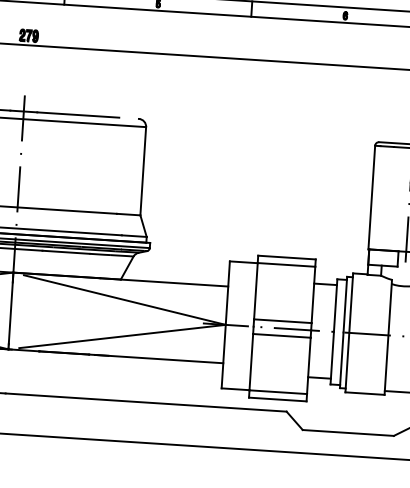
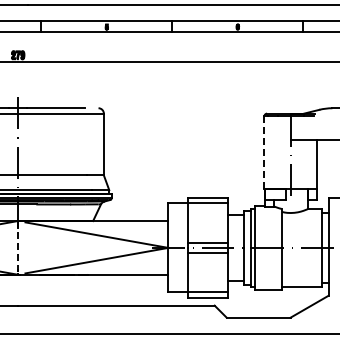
line: (371, 198) -> (264, 153), solid -> dashed
line: (10, 310) -> (17, 247), solid -> dashed

